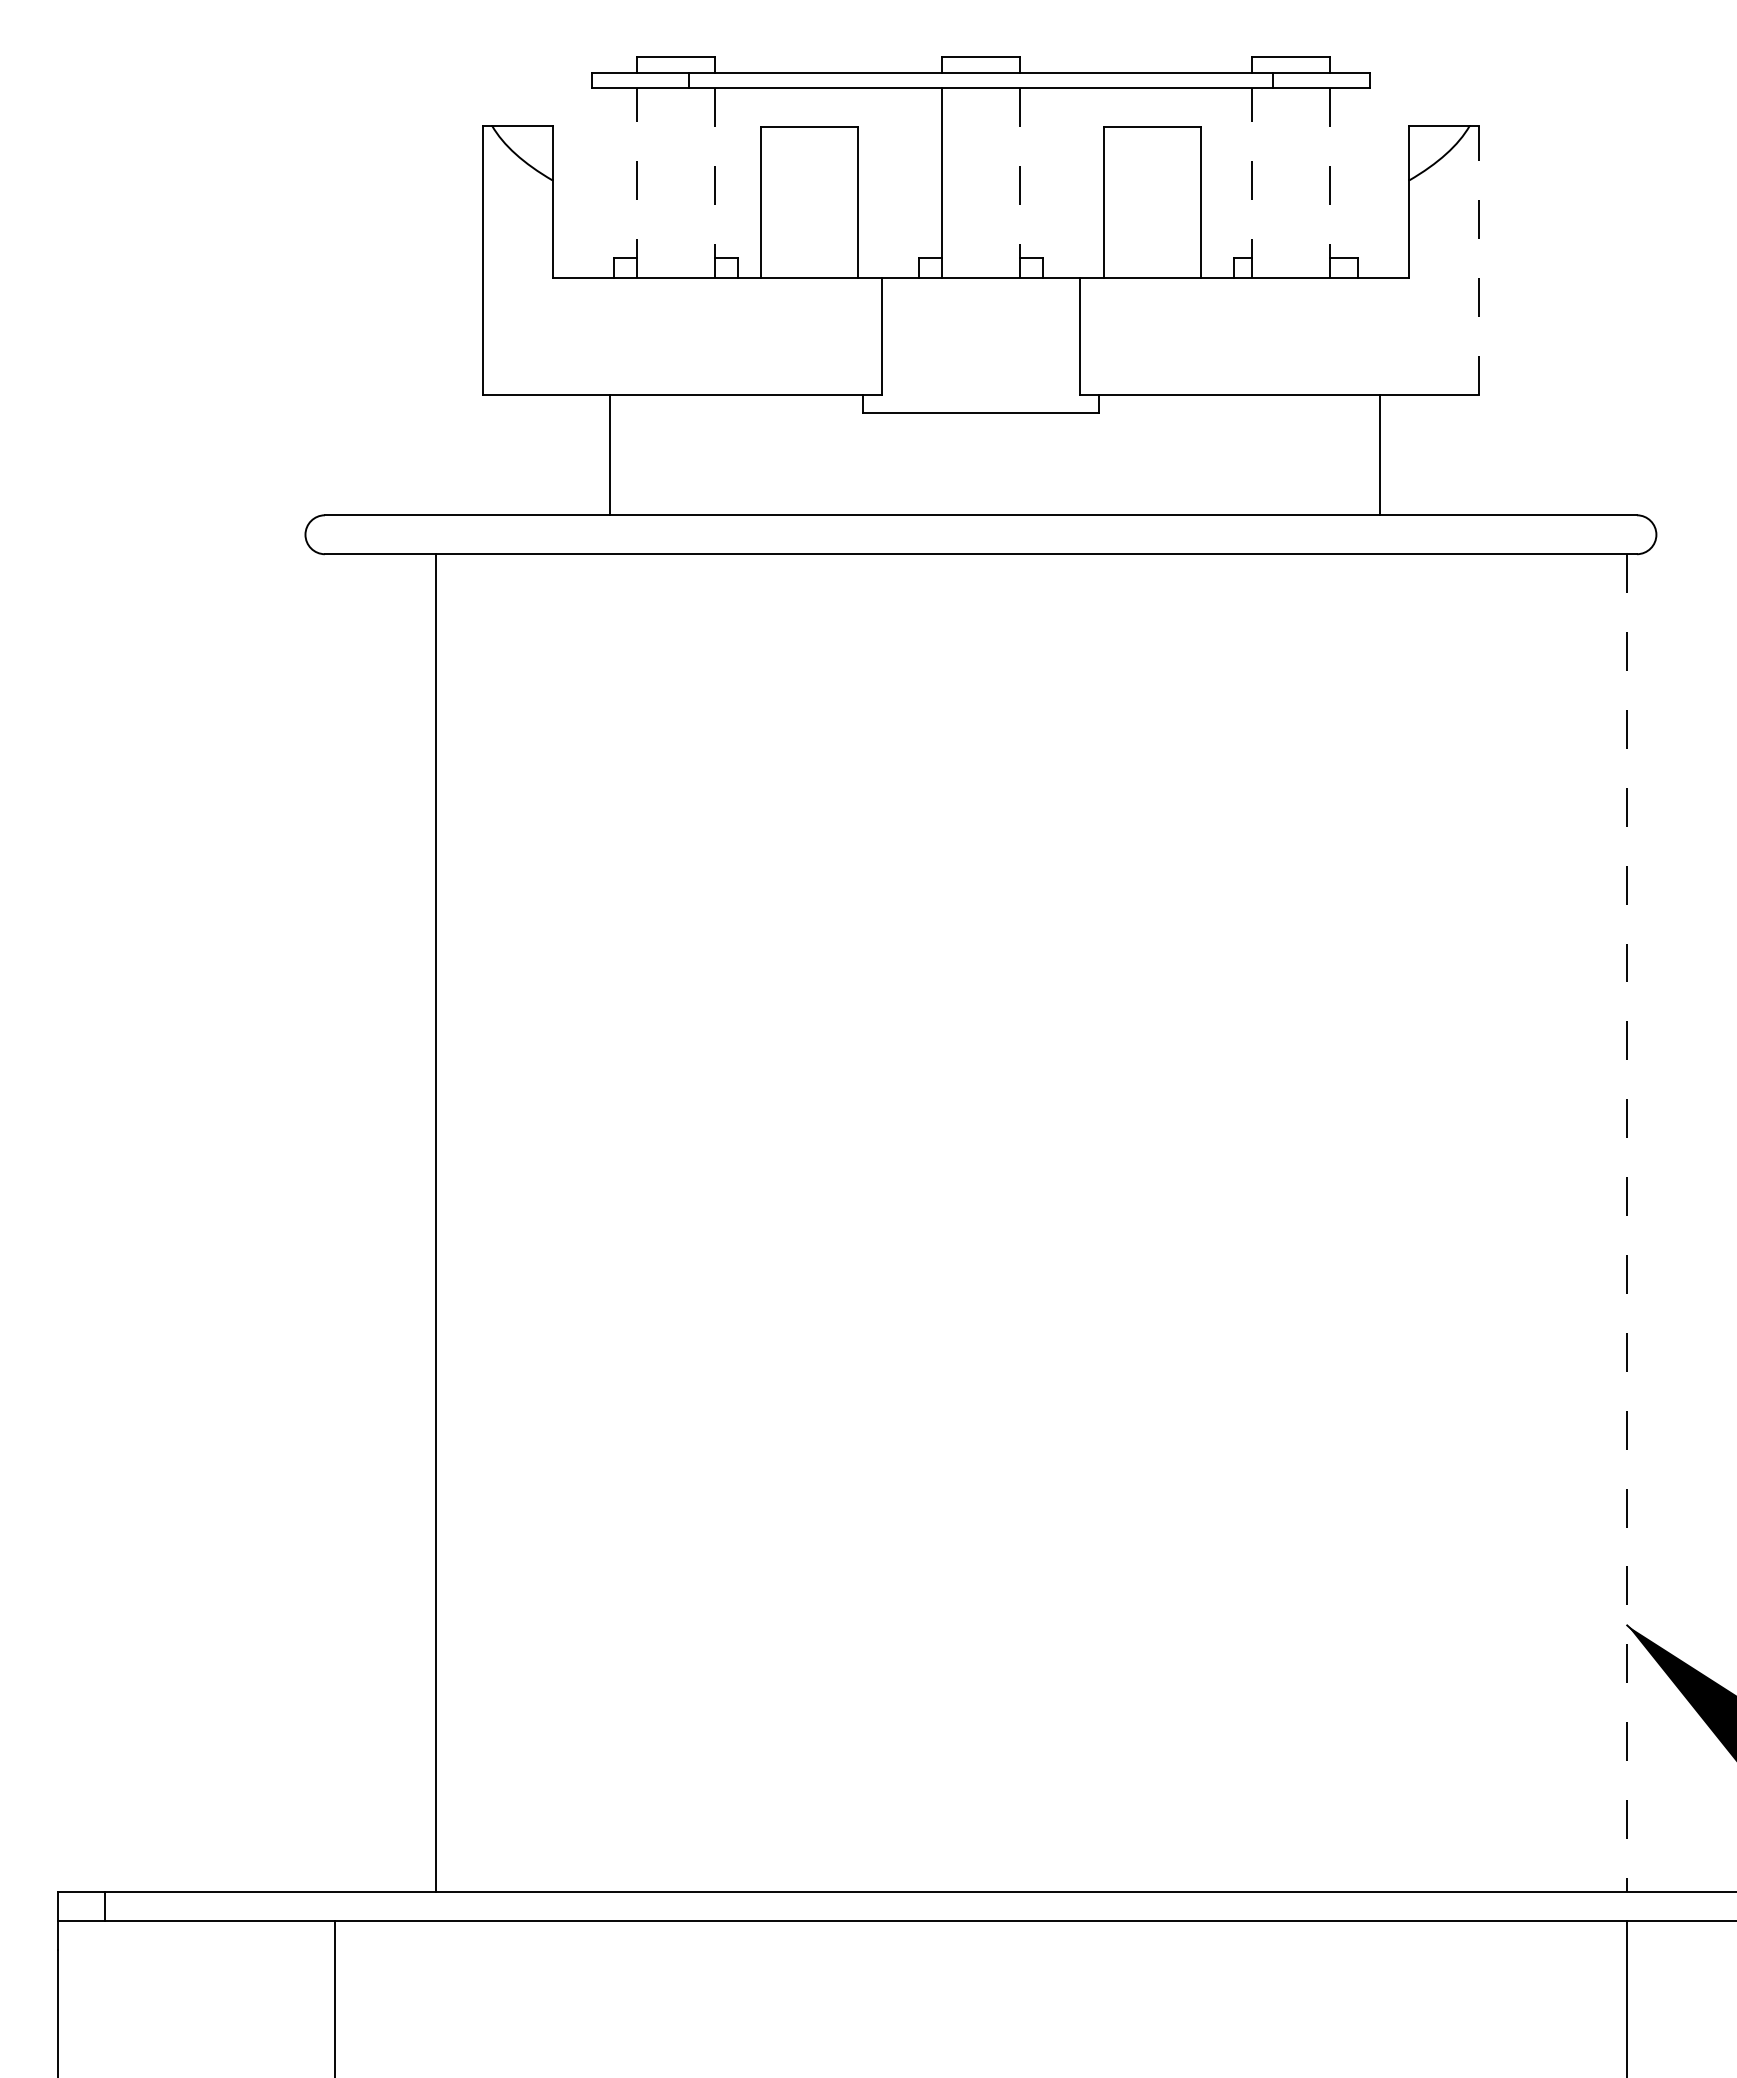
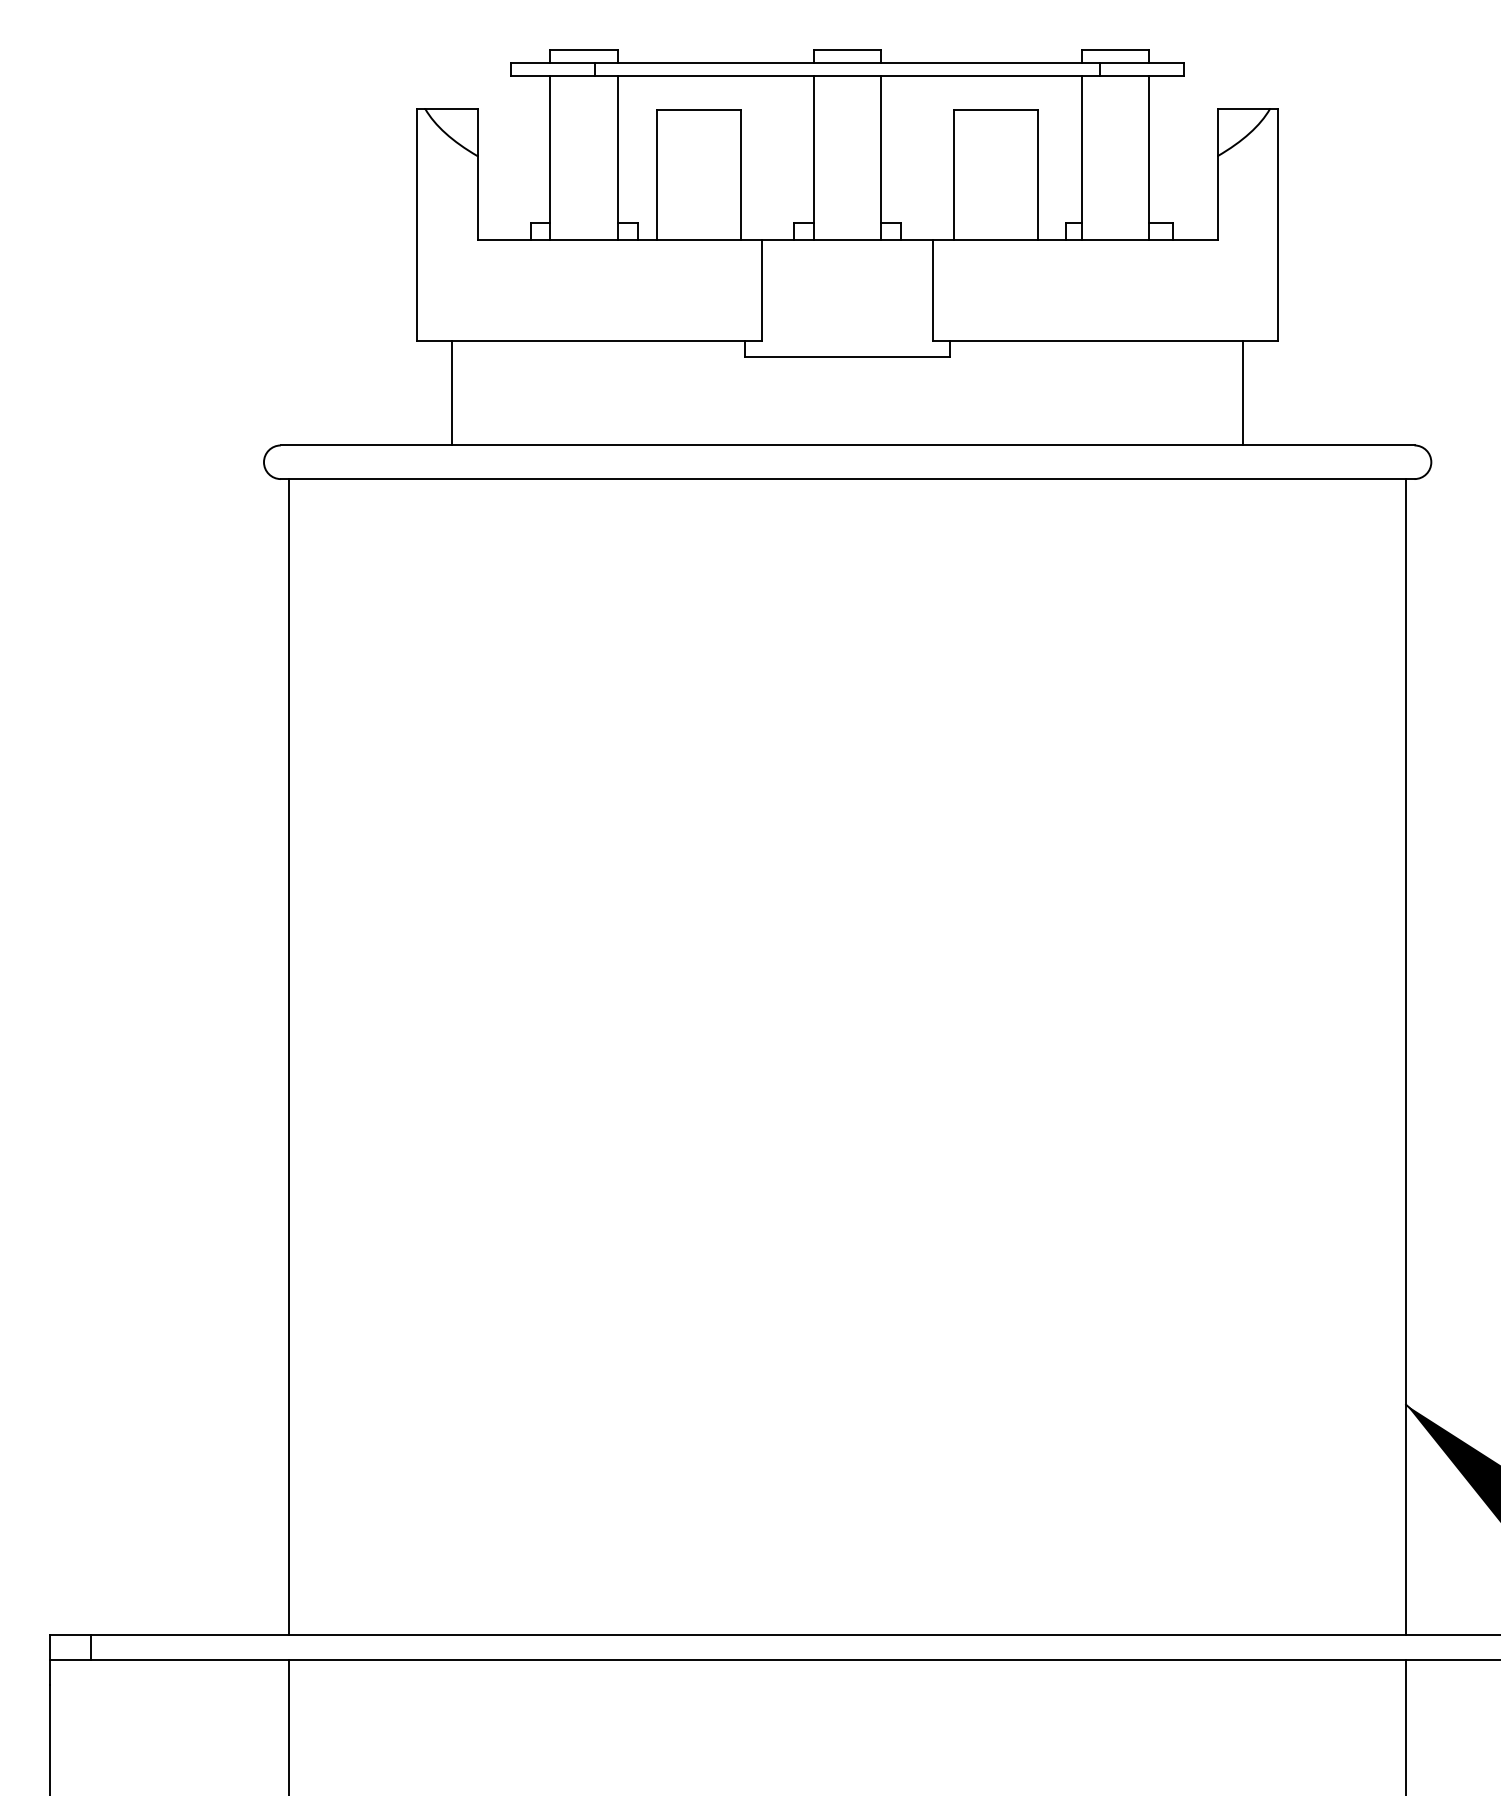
line: (636, 183) -> (550, 158), dashed -> solid
line: (714, 183) -> (617, 158), dashed -> solid
line: (1019, 183) -> (880, 158), dashed -> solid
line: (1251, 183) -> (1081, 158), dashed -> solid
line: (1329, 183) -> (1148, 158), dashed -> solid
line: (1479, 259) -> (1278, 224), dashed -> solid
line: (609, 454) -> (452, 392), moved
line: (1380, 454) -> (1243, 392), moved
line: (435, 1222) -> (289, 1056), moved
line: (1627, 1222) -> (1406, 1056), dashed -> solid

